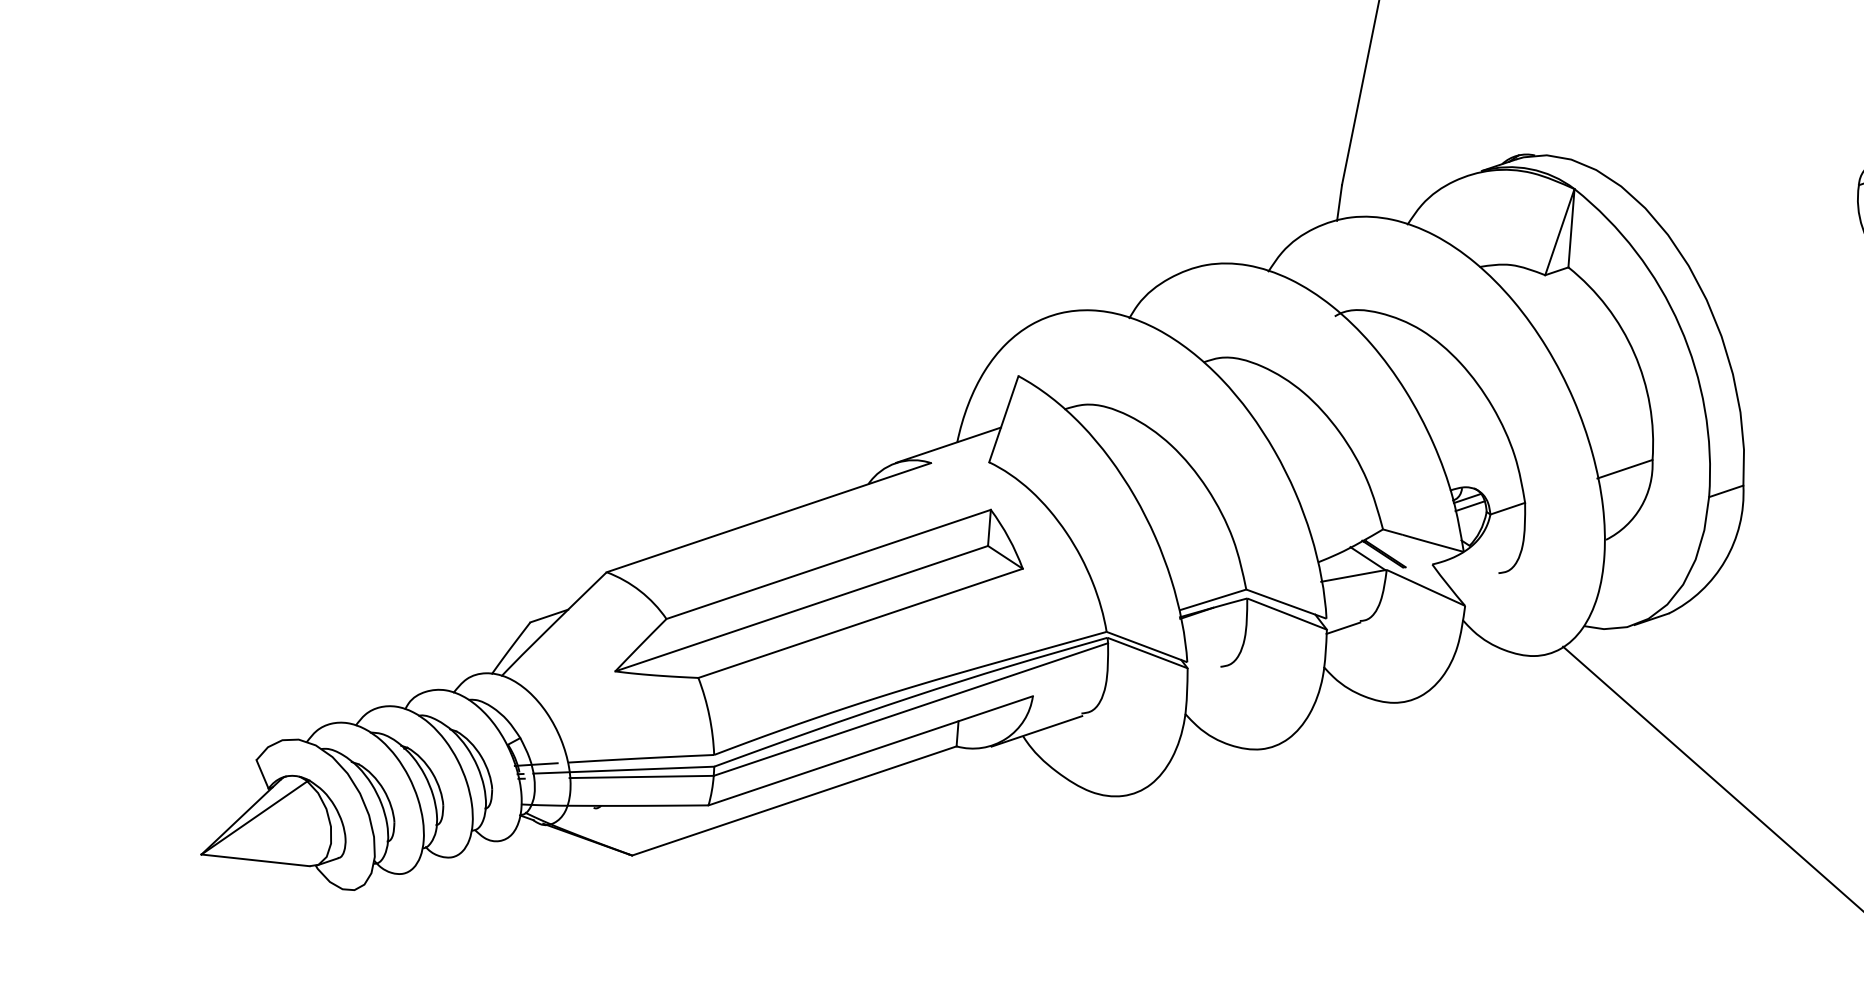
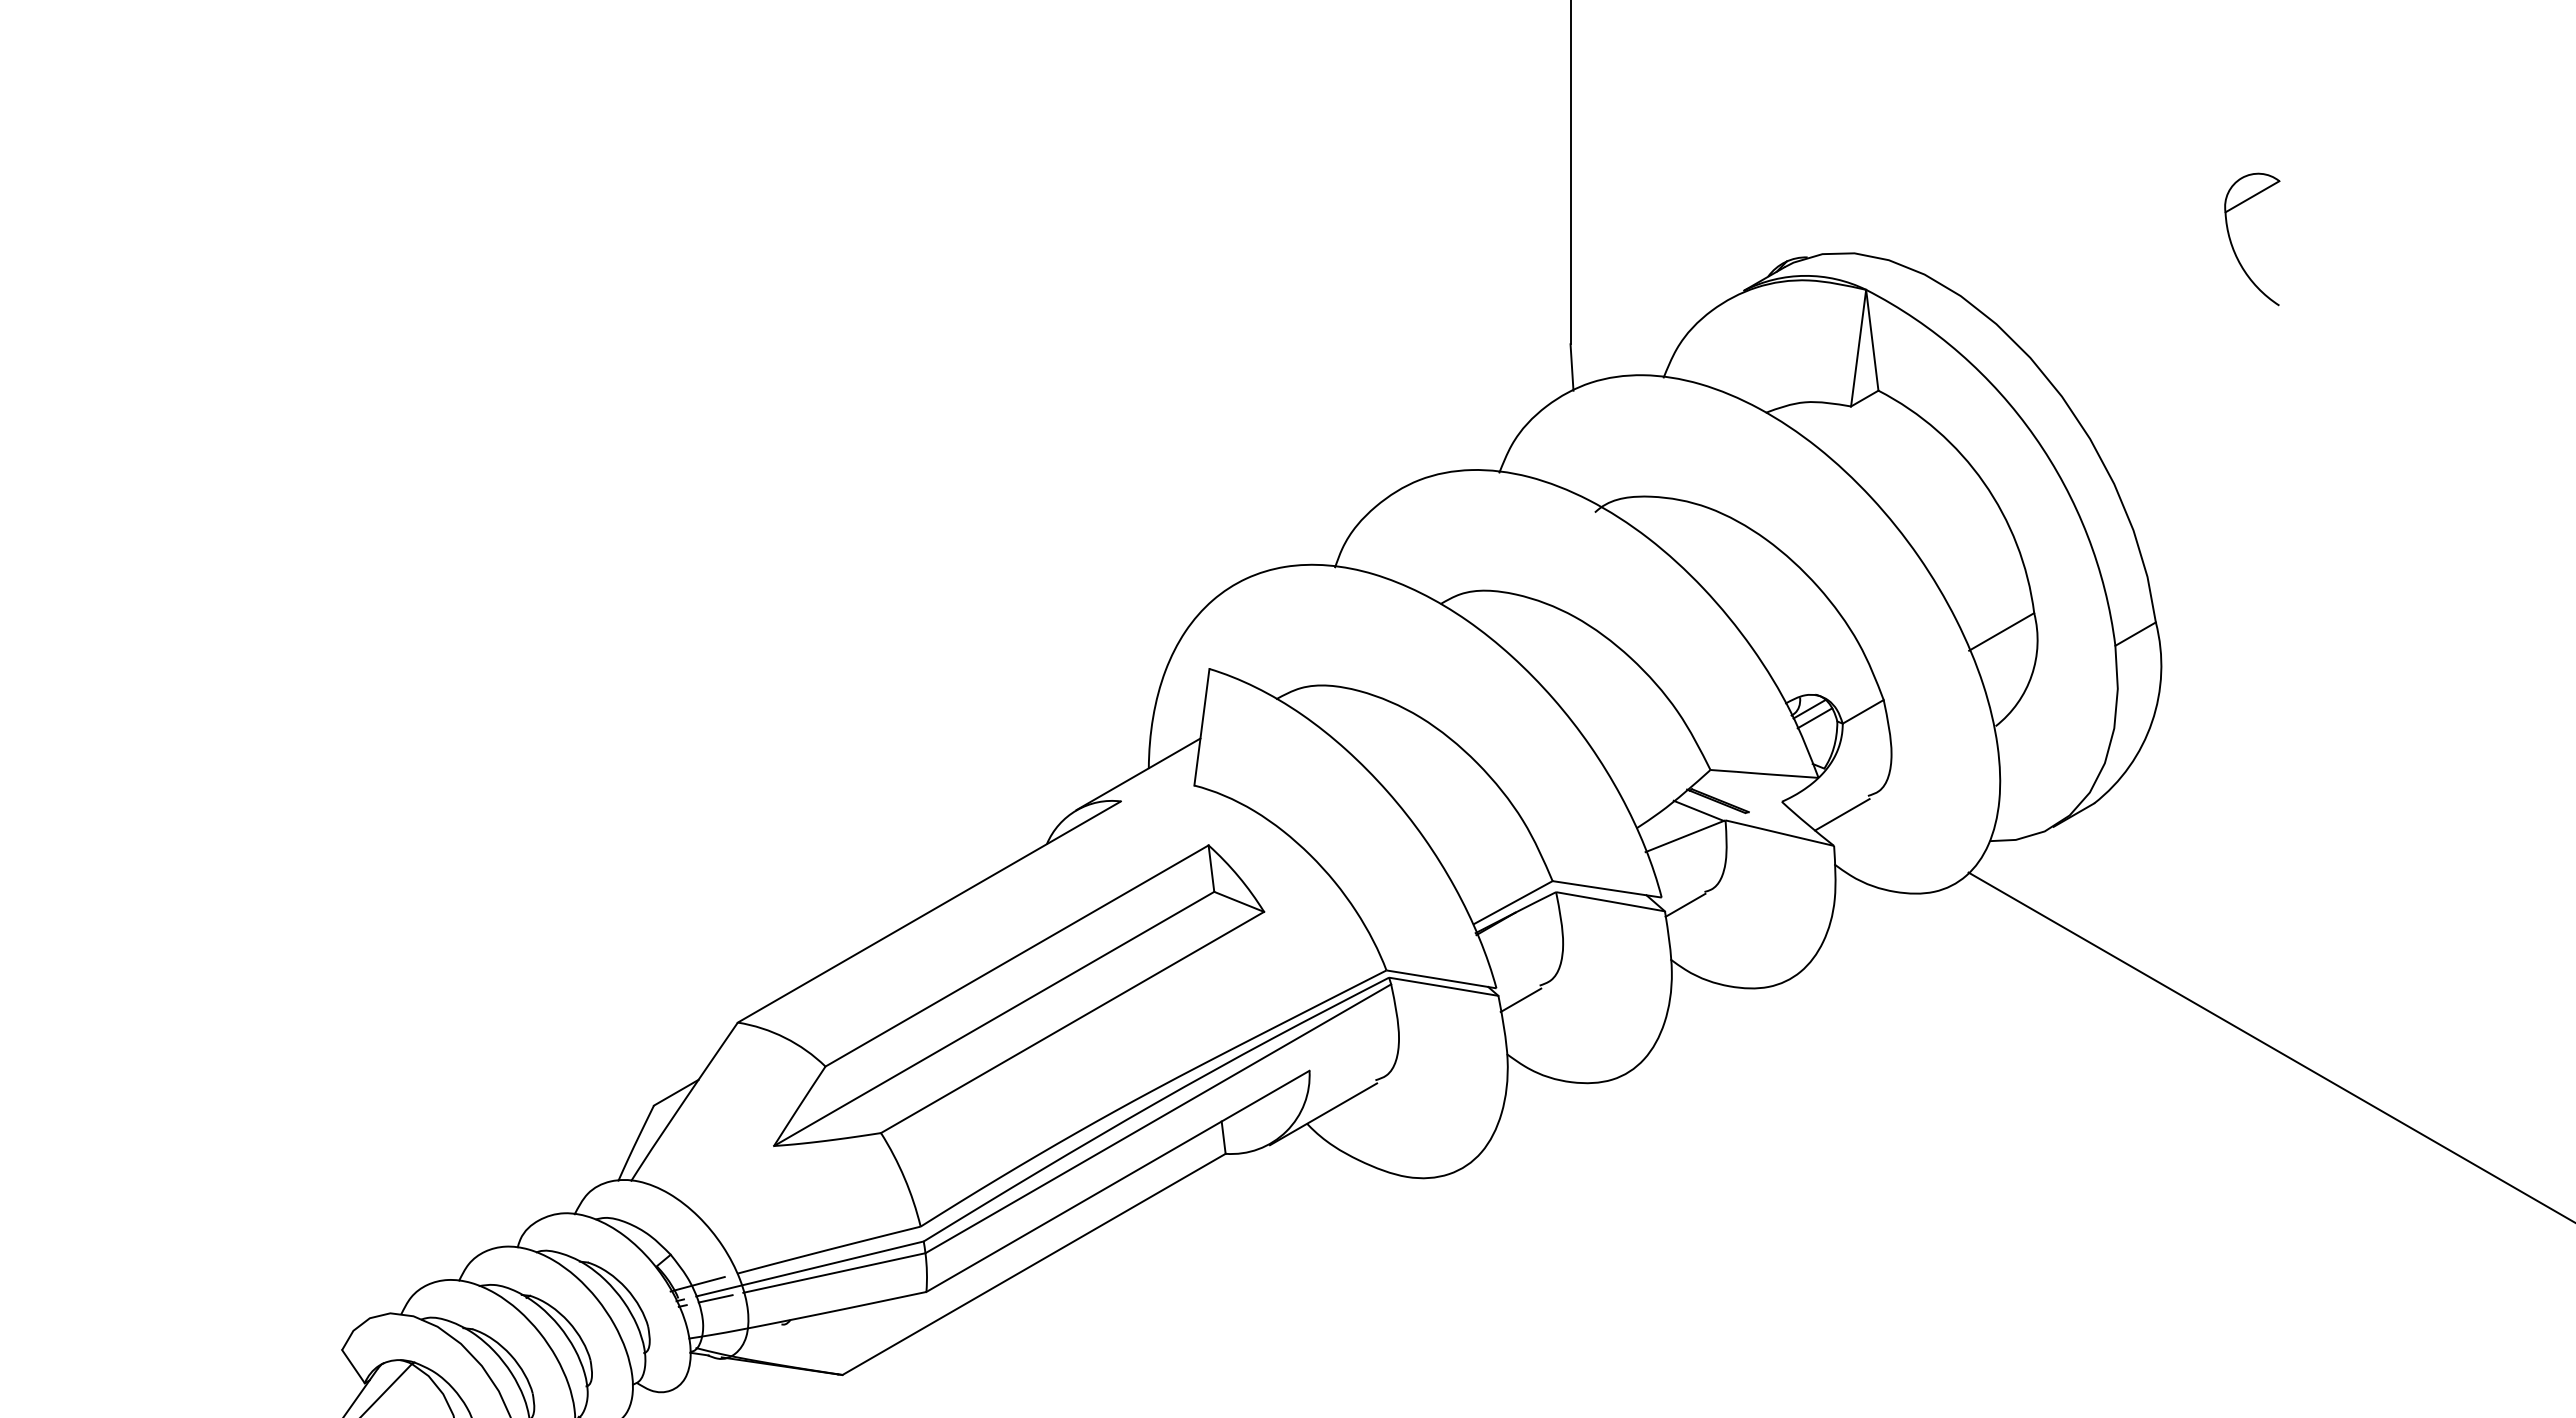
line: (1476, 583) -> (1842, 814), added
line: (1203, 675) -> (1520, 1000), added
line: (547, 778) -> (715, 1298), added

